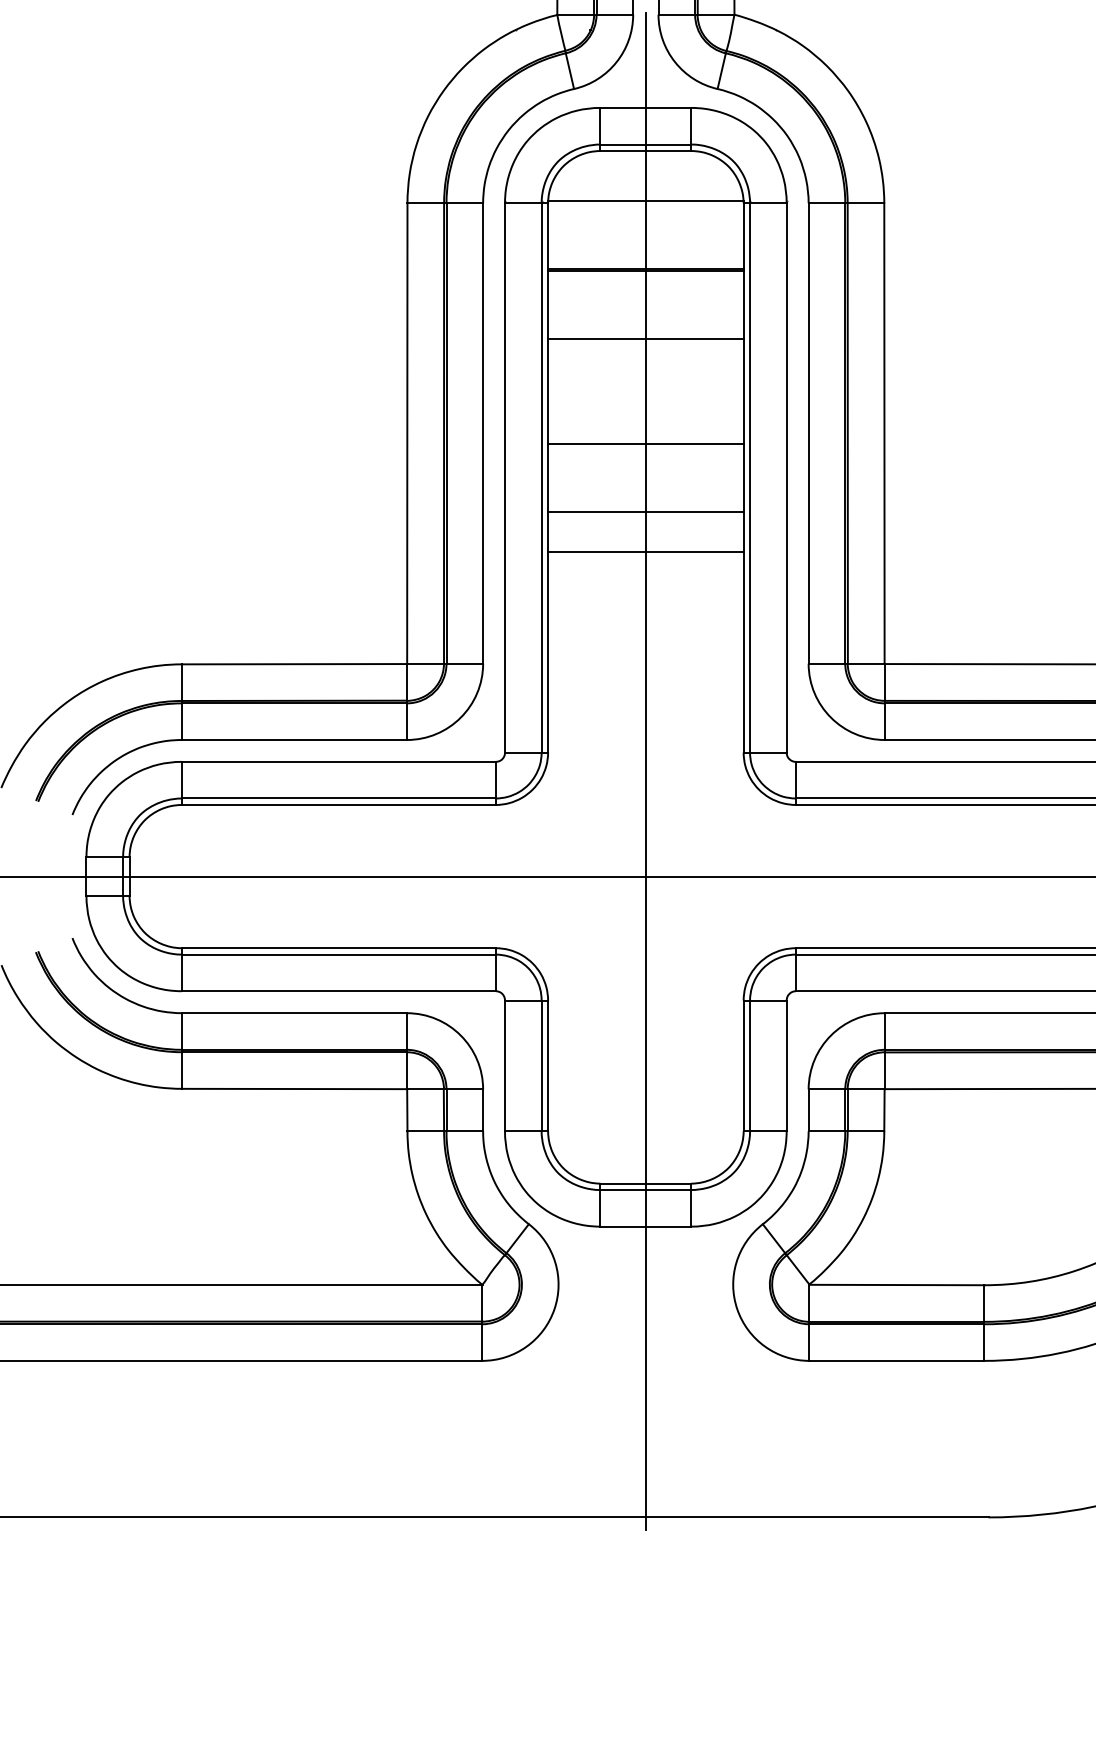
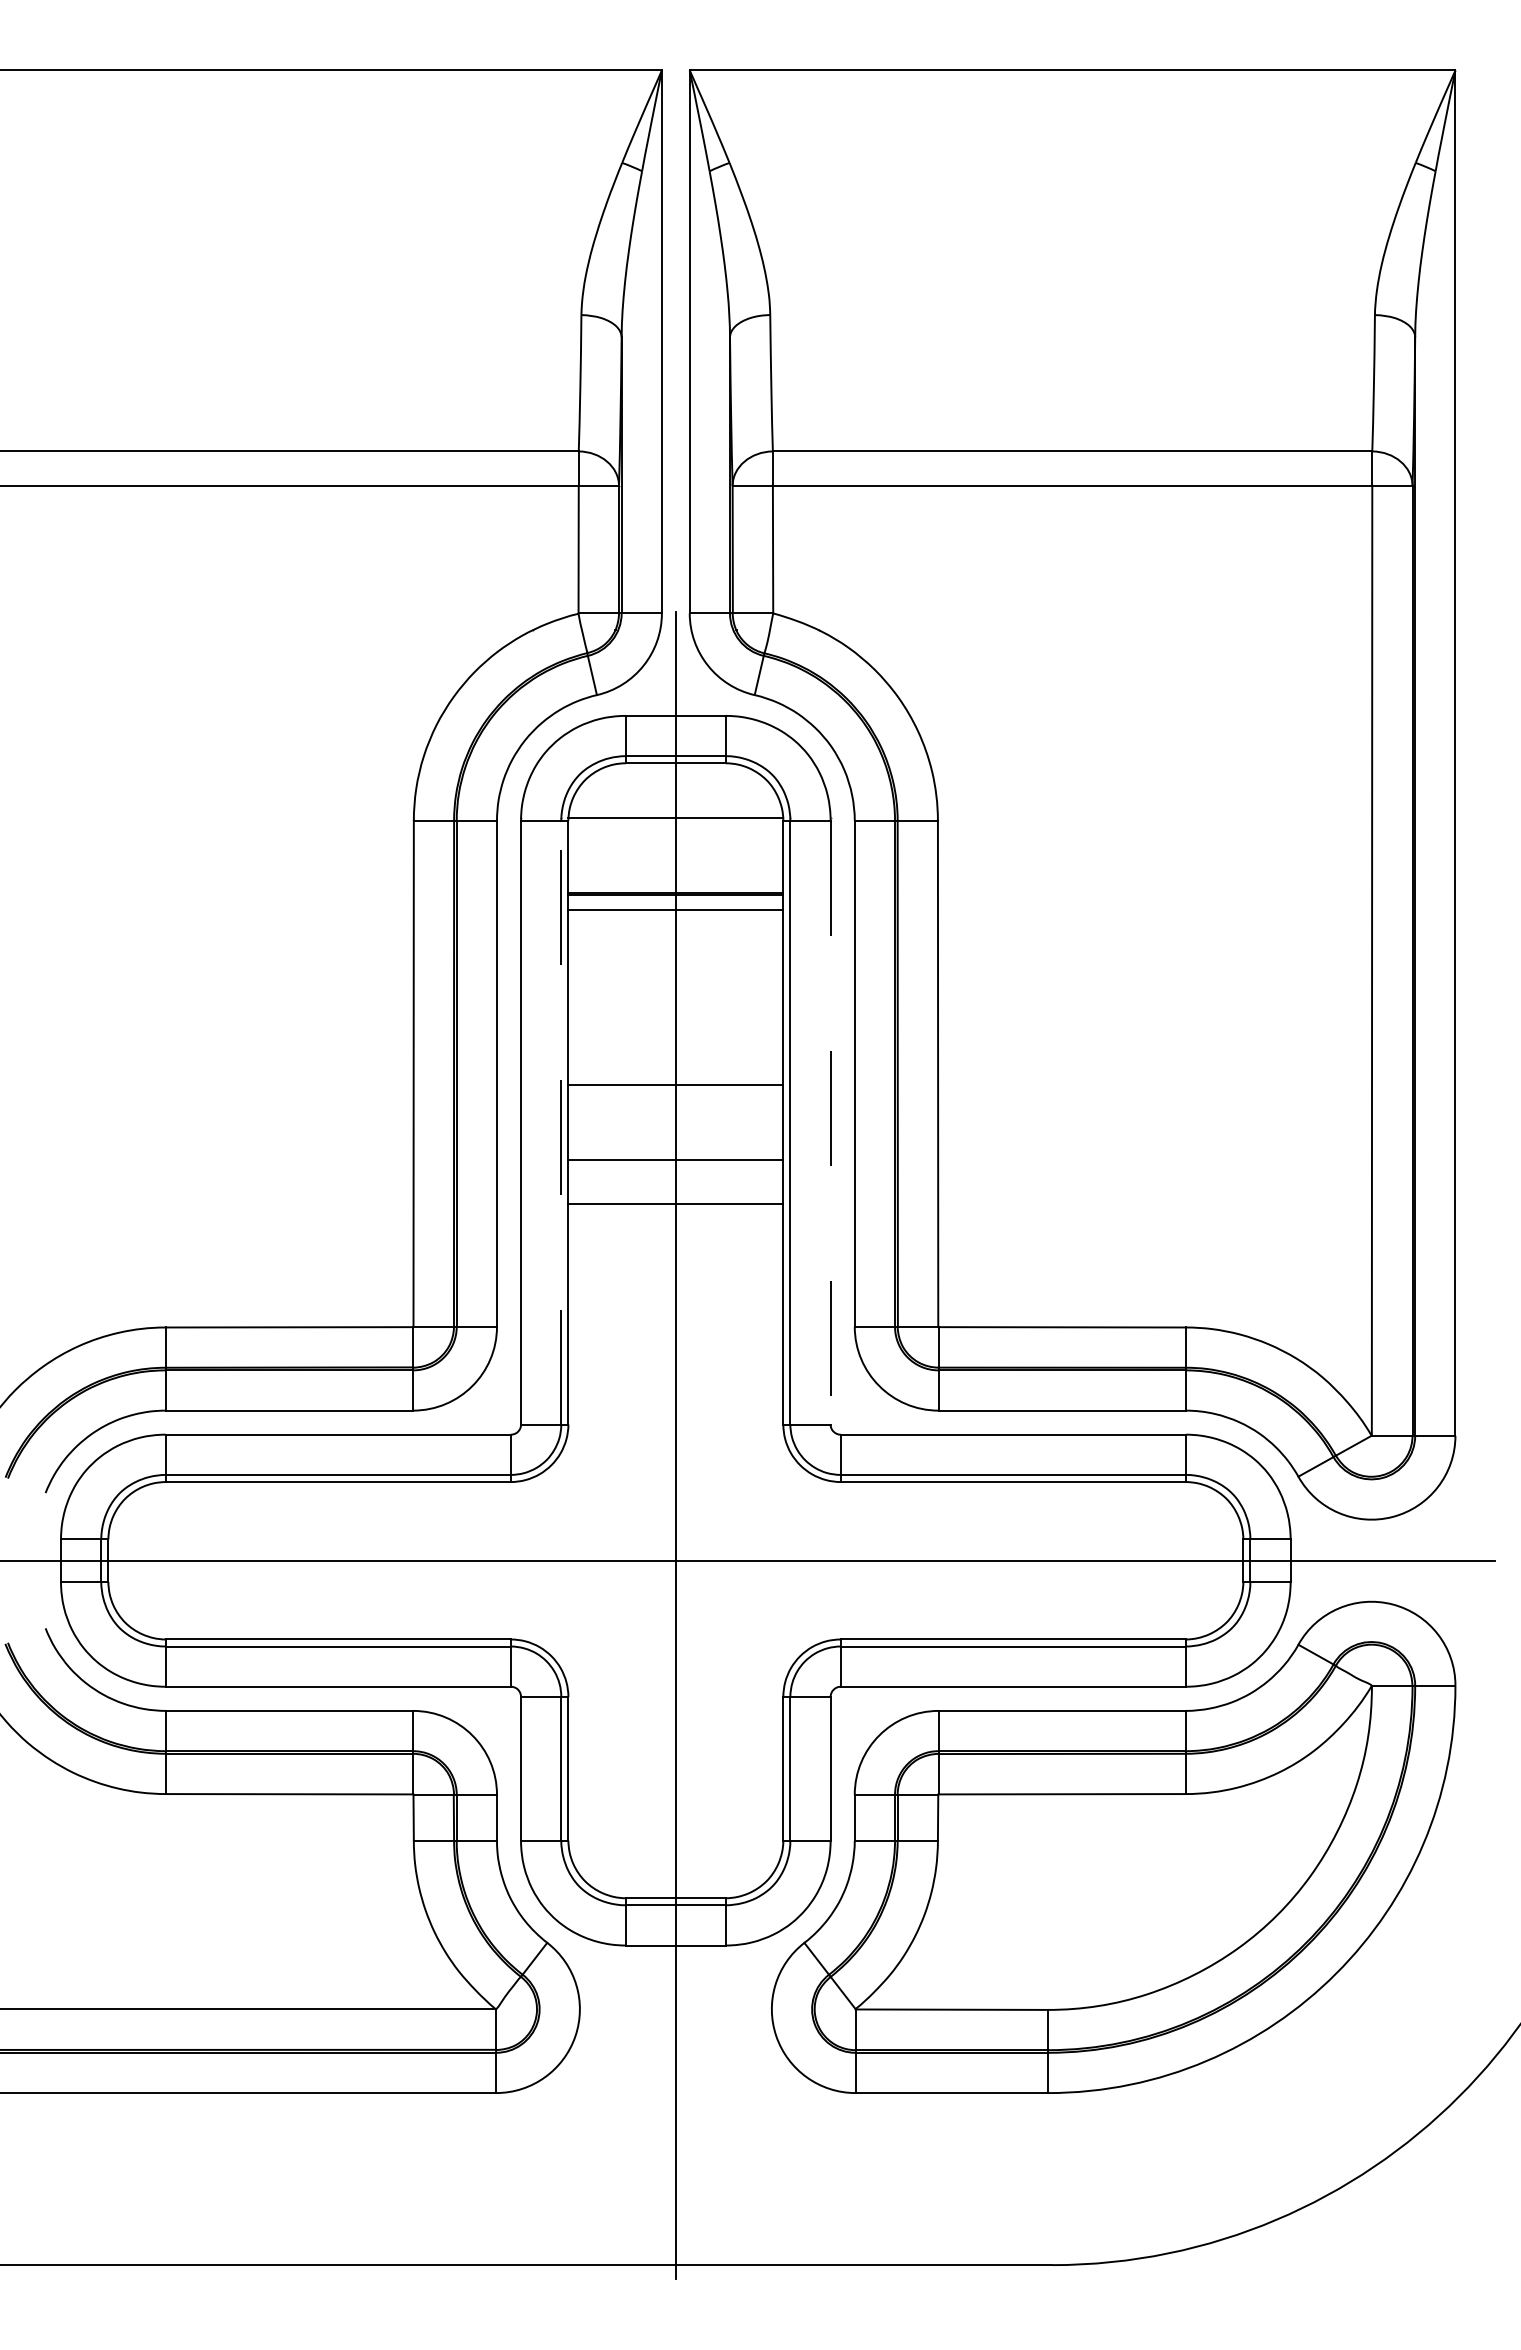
line: (645, 338) -> (675, 909), moved
line: (541, 477) -> (561, 1122), solid -> dashed
line: (786, 477) -> (830, 1122), solid -> dashed

